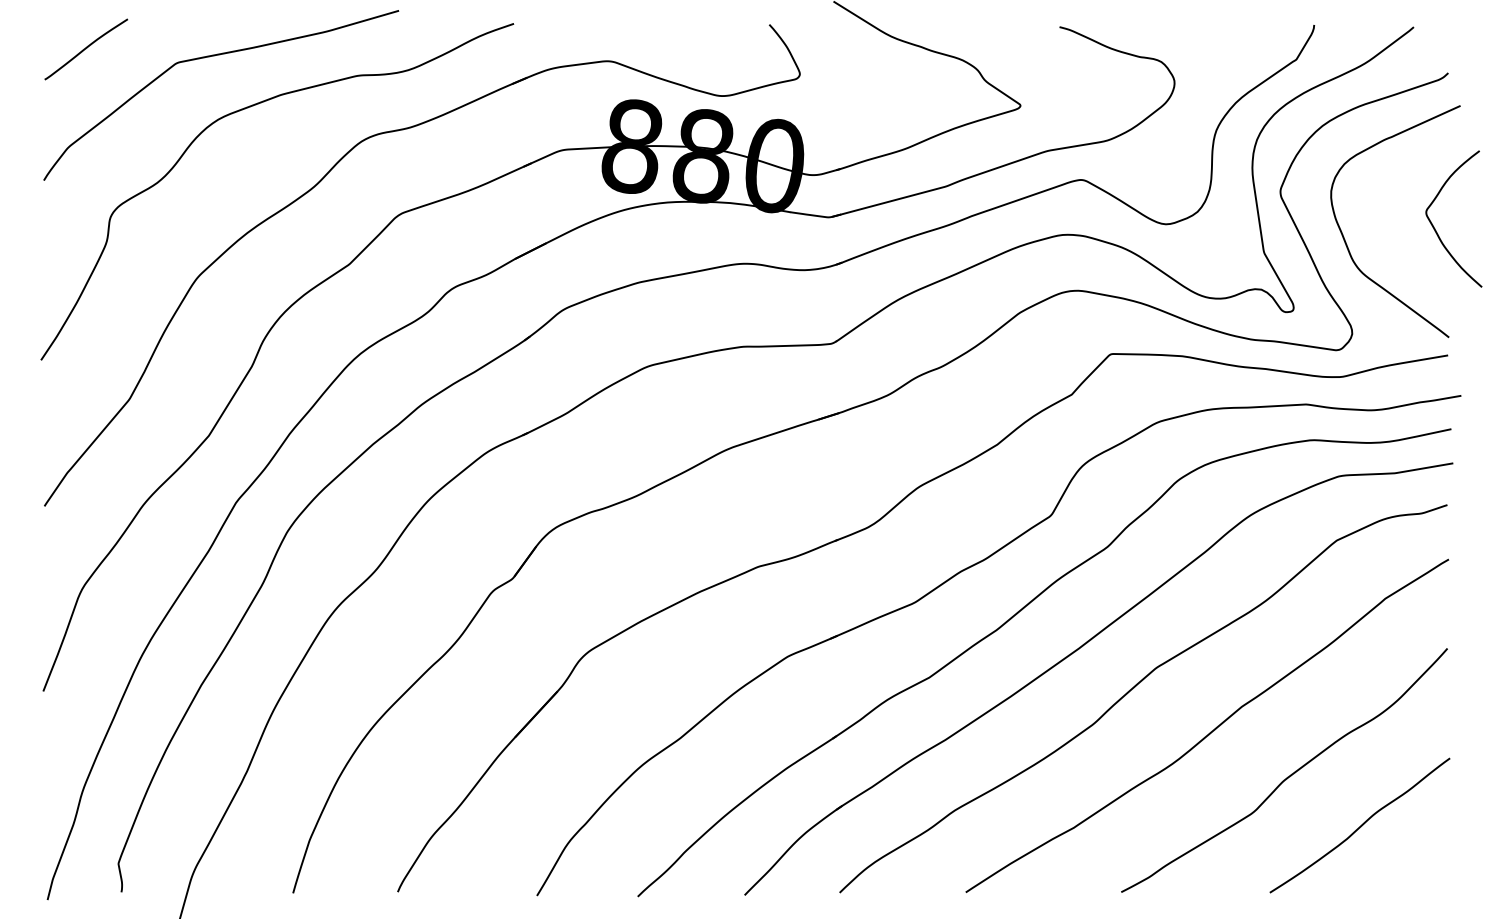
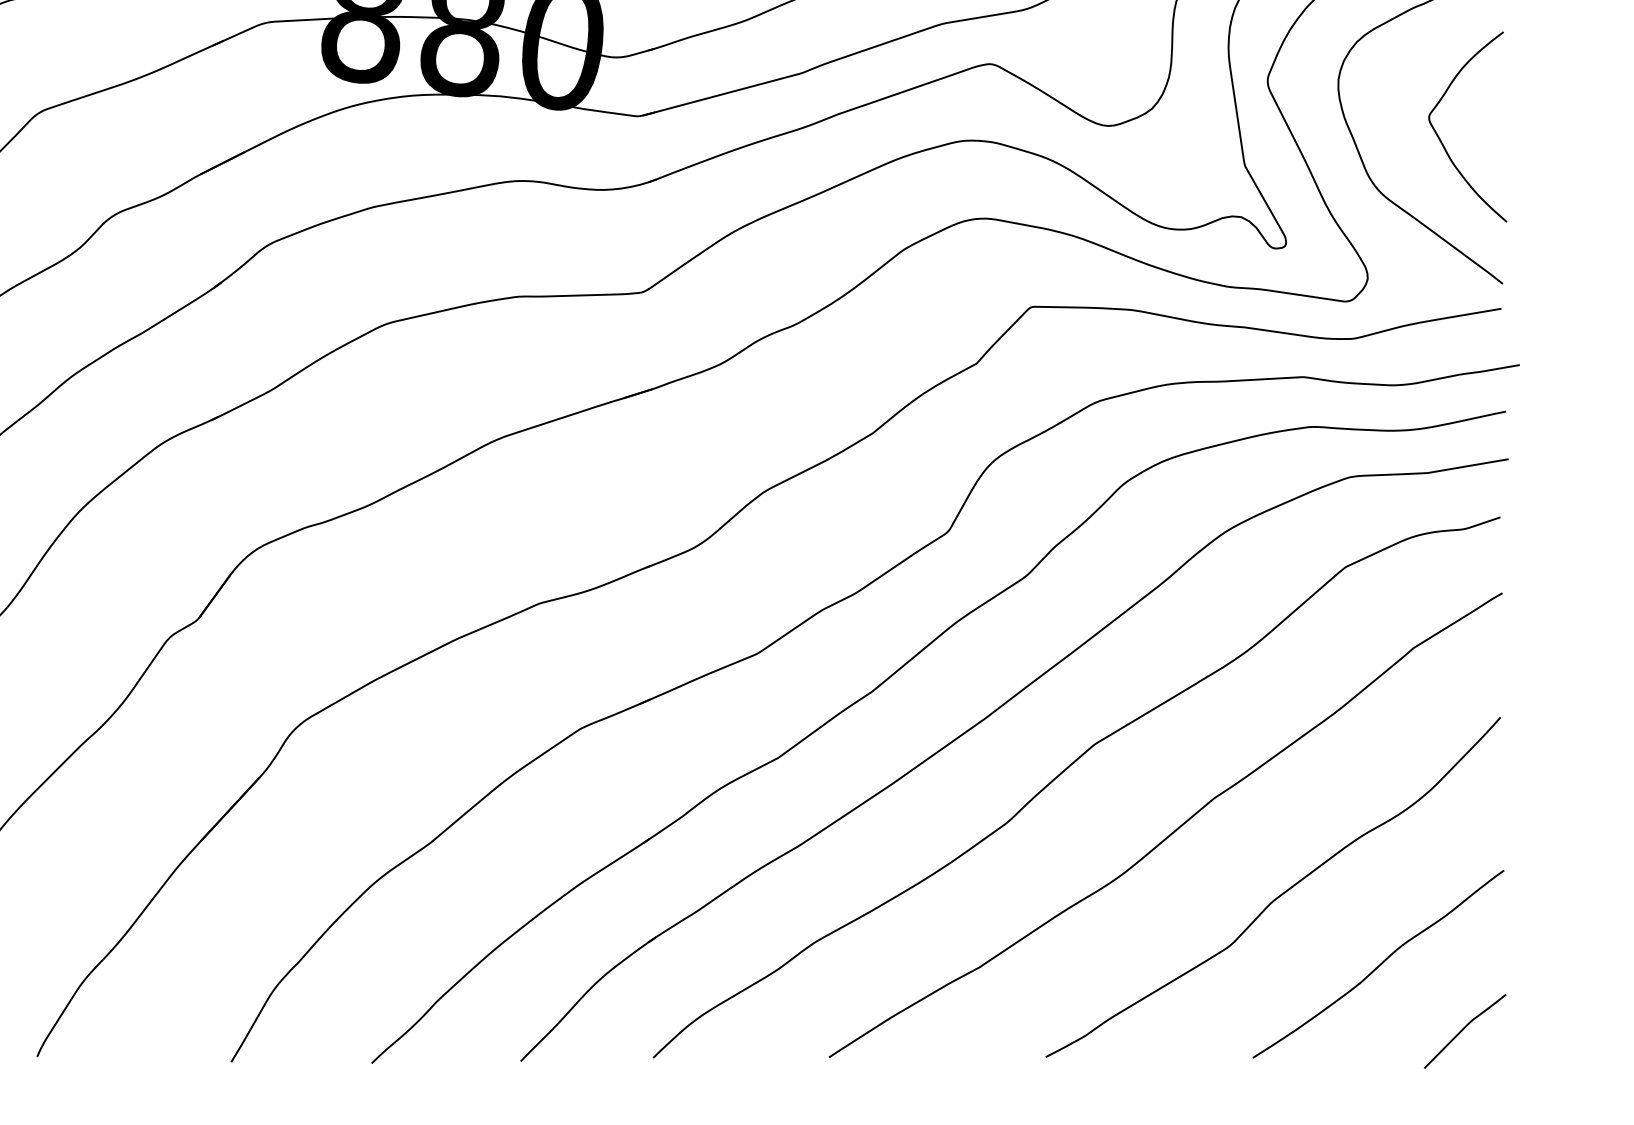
curve: (1435, 228) -> (1441, 140), moved
curve: (1421, 872) -> (1464, 1029), added

